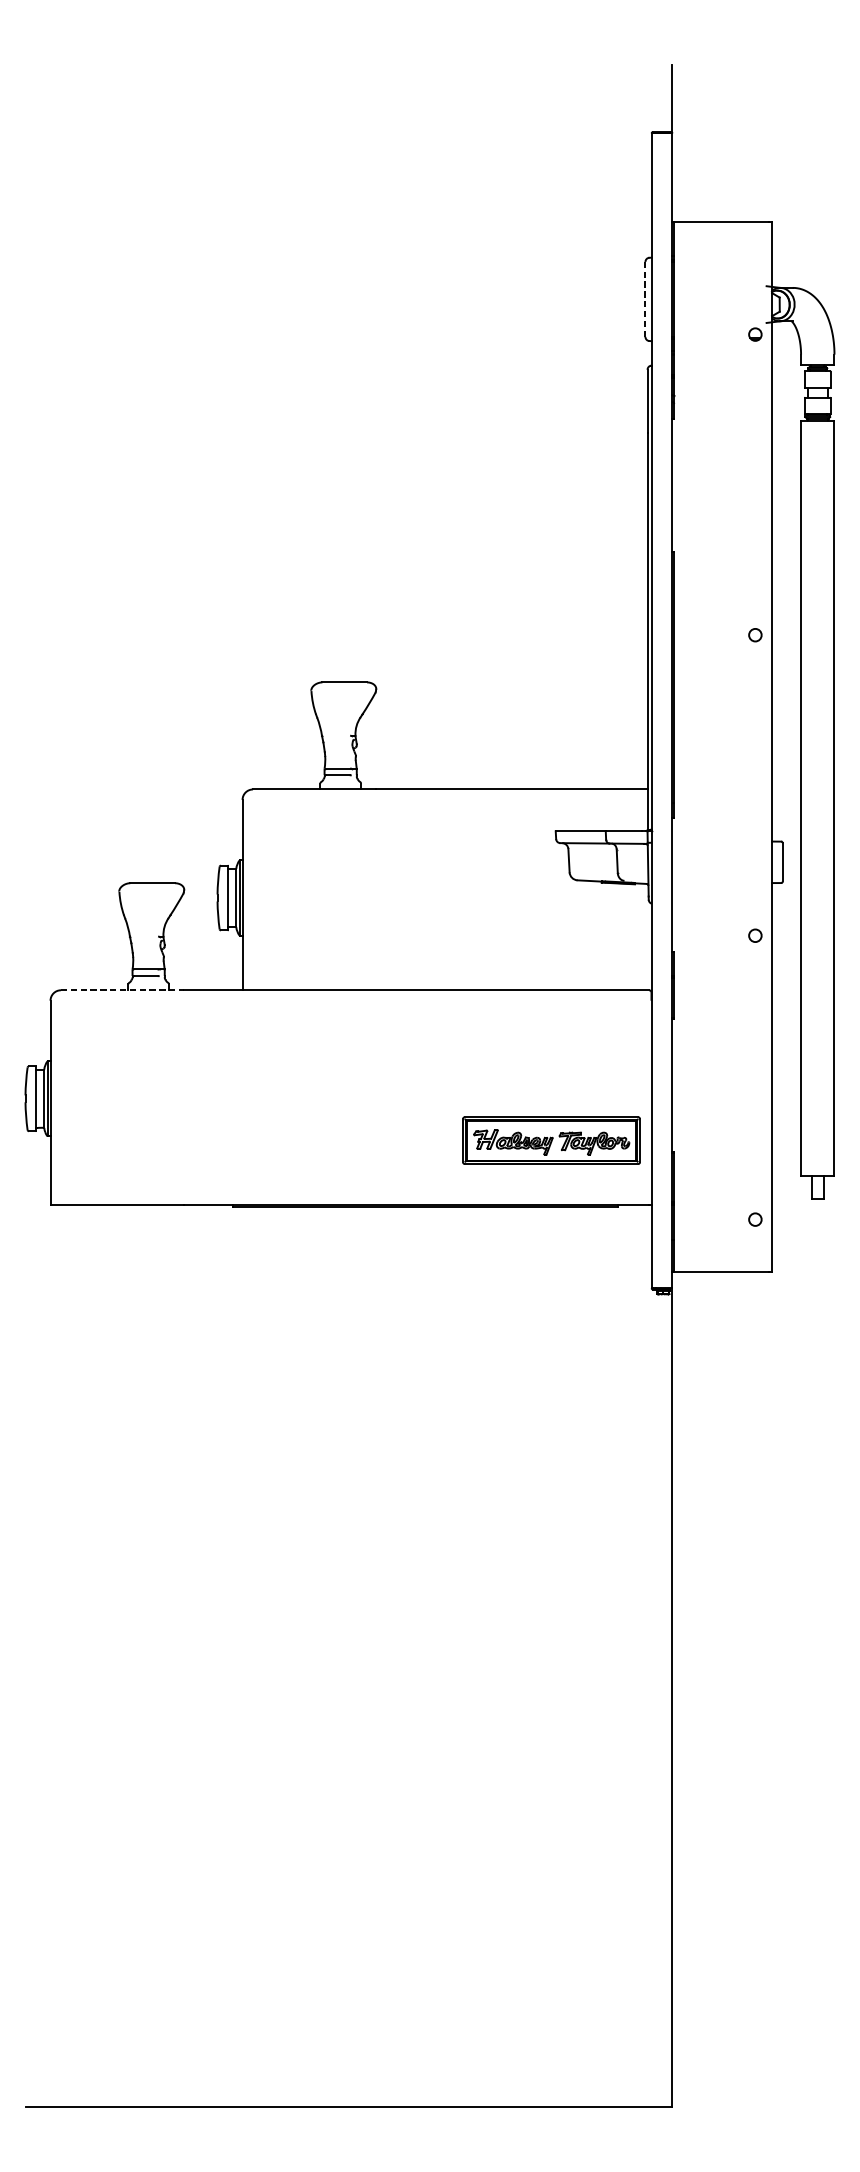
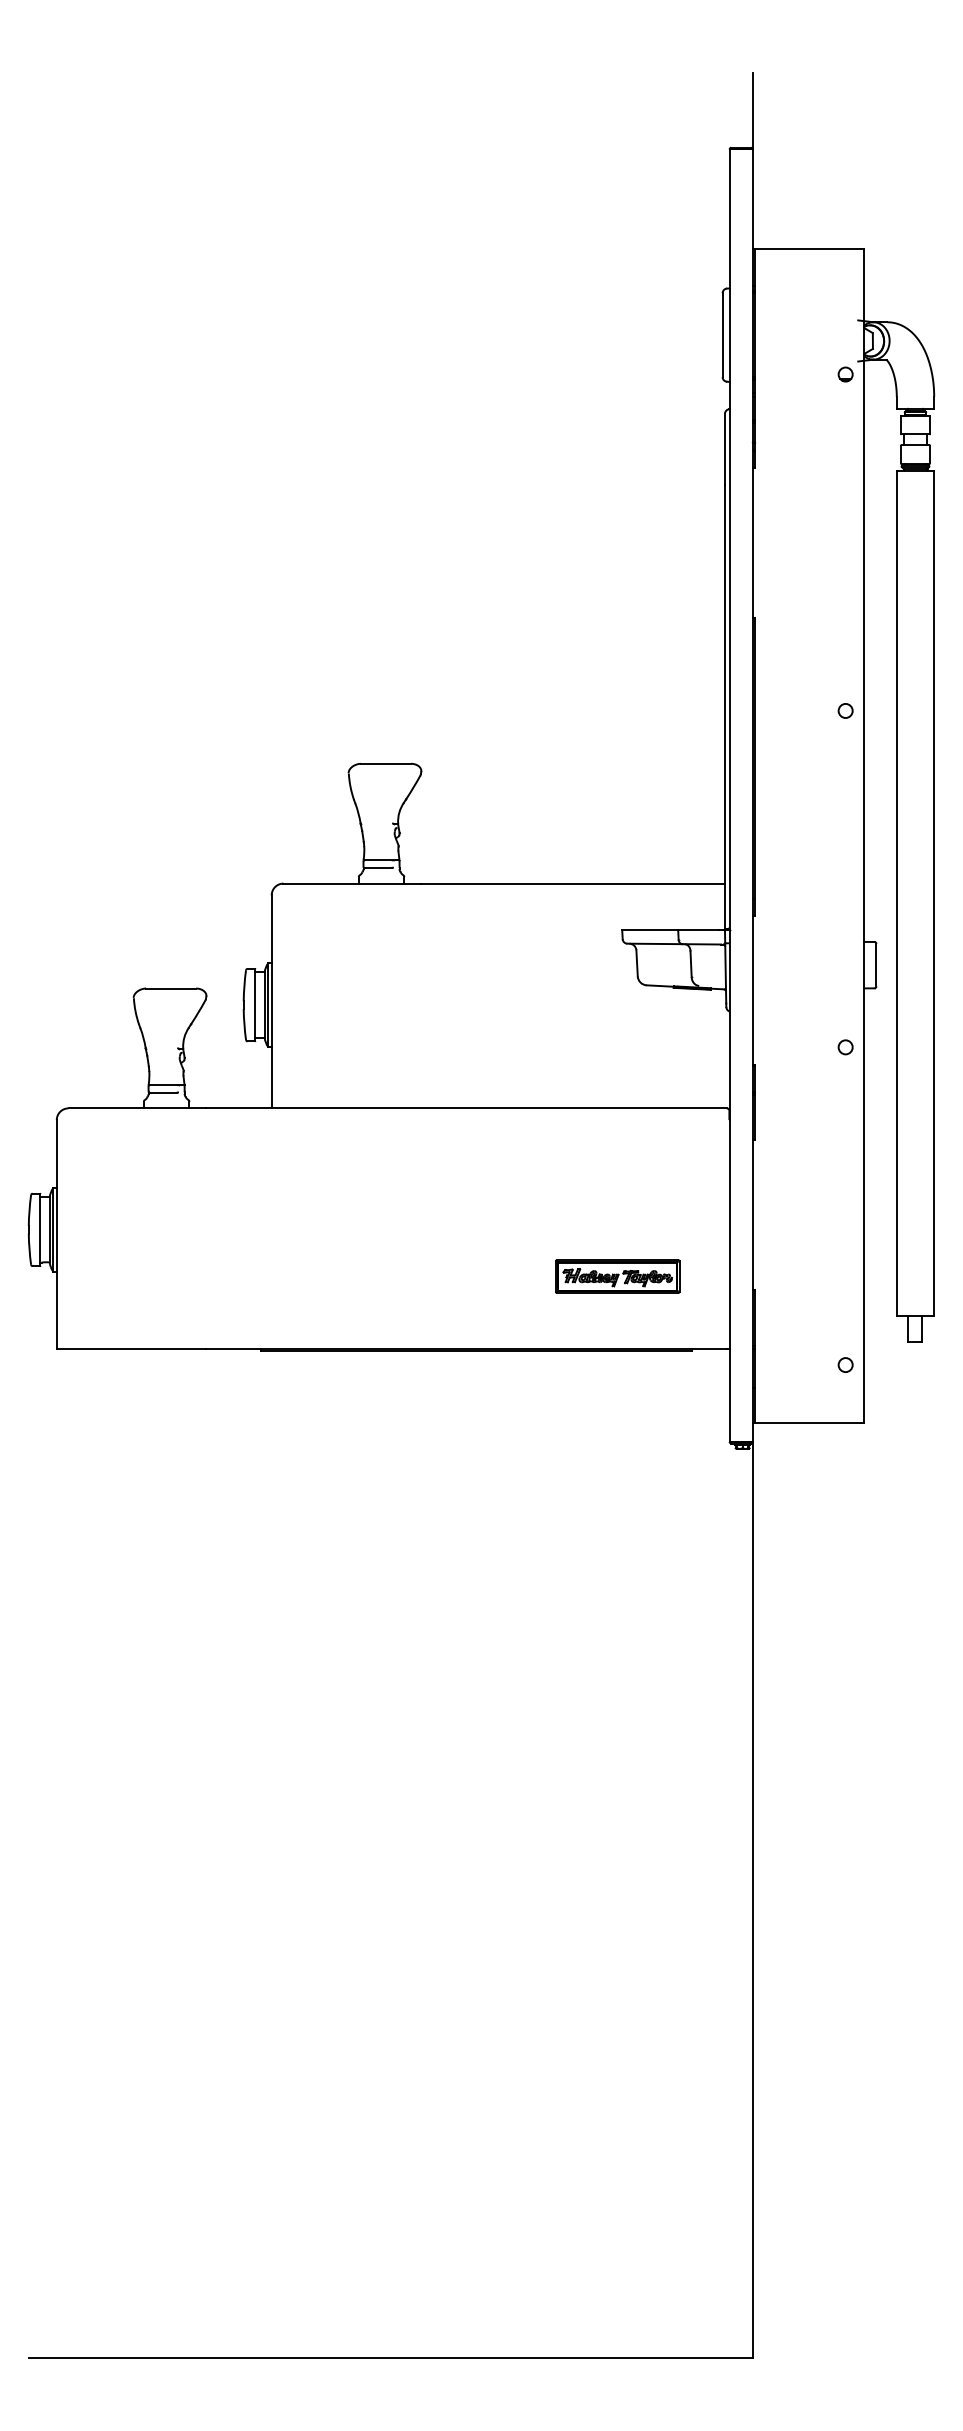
line: (645, 299) -> (722, 335), dashed -> solid
line: (122, 990) -> (137, 1108), dashed -> solid
part: (551, 1140) -> (617, 1276), size x0.62

